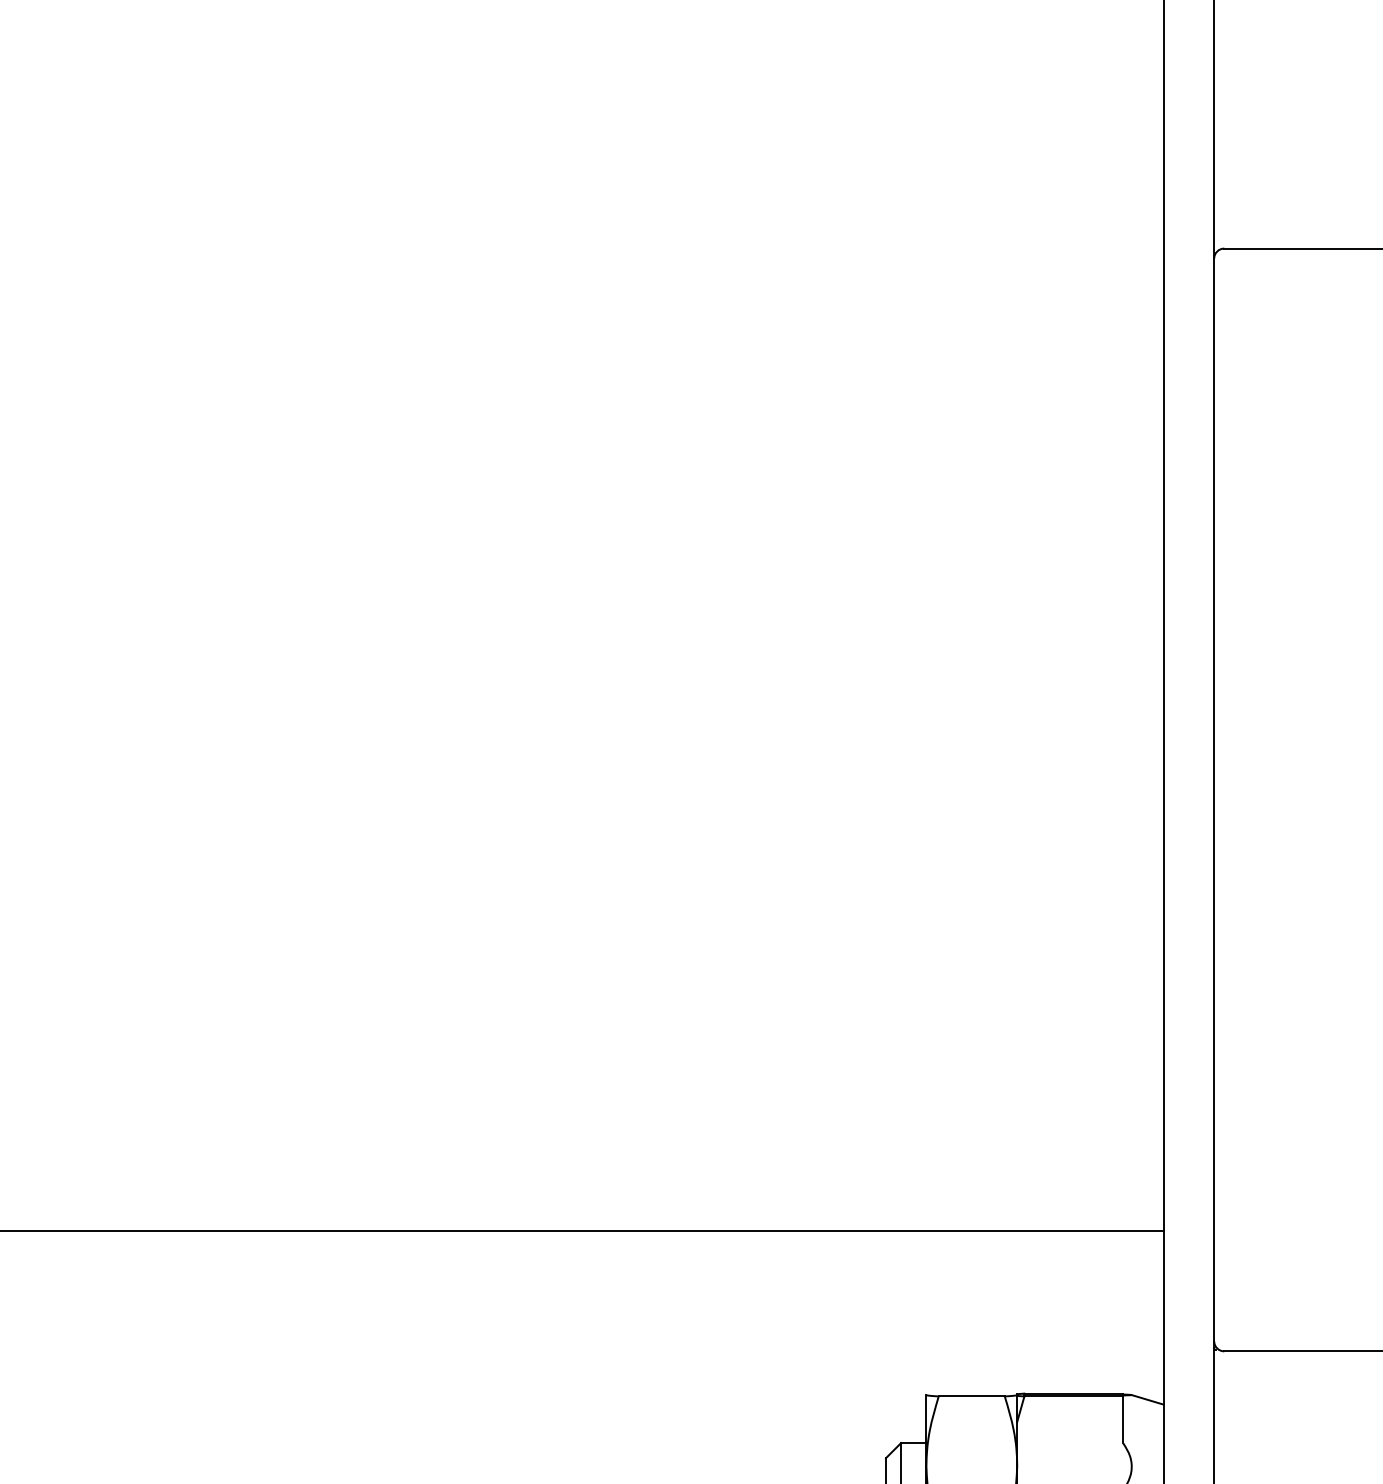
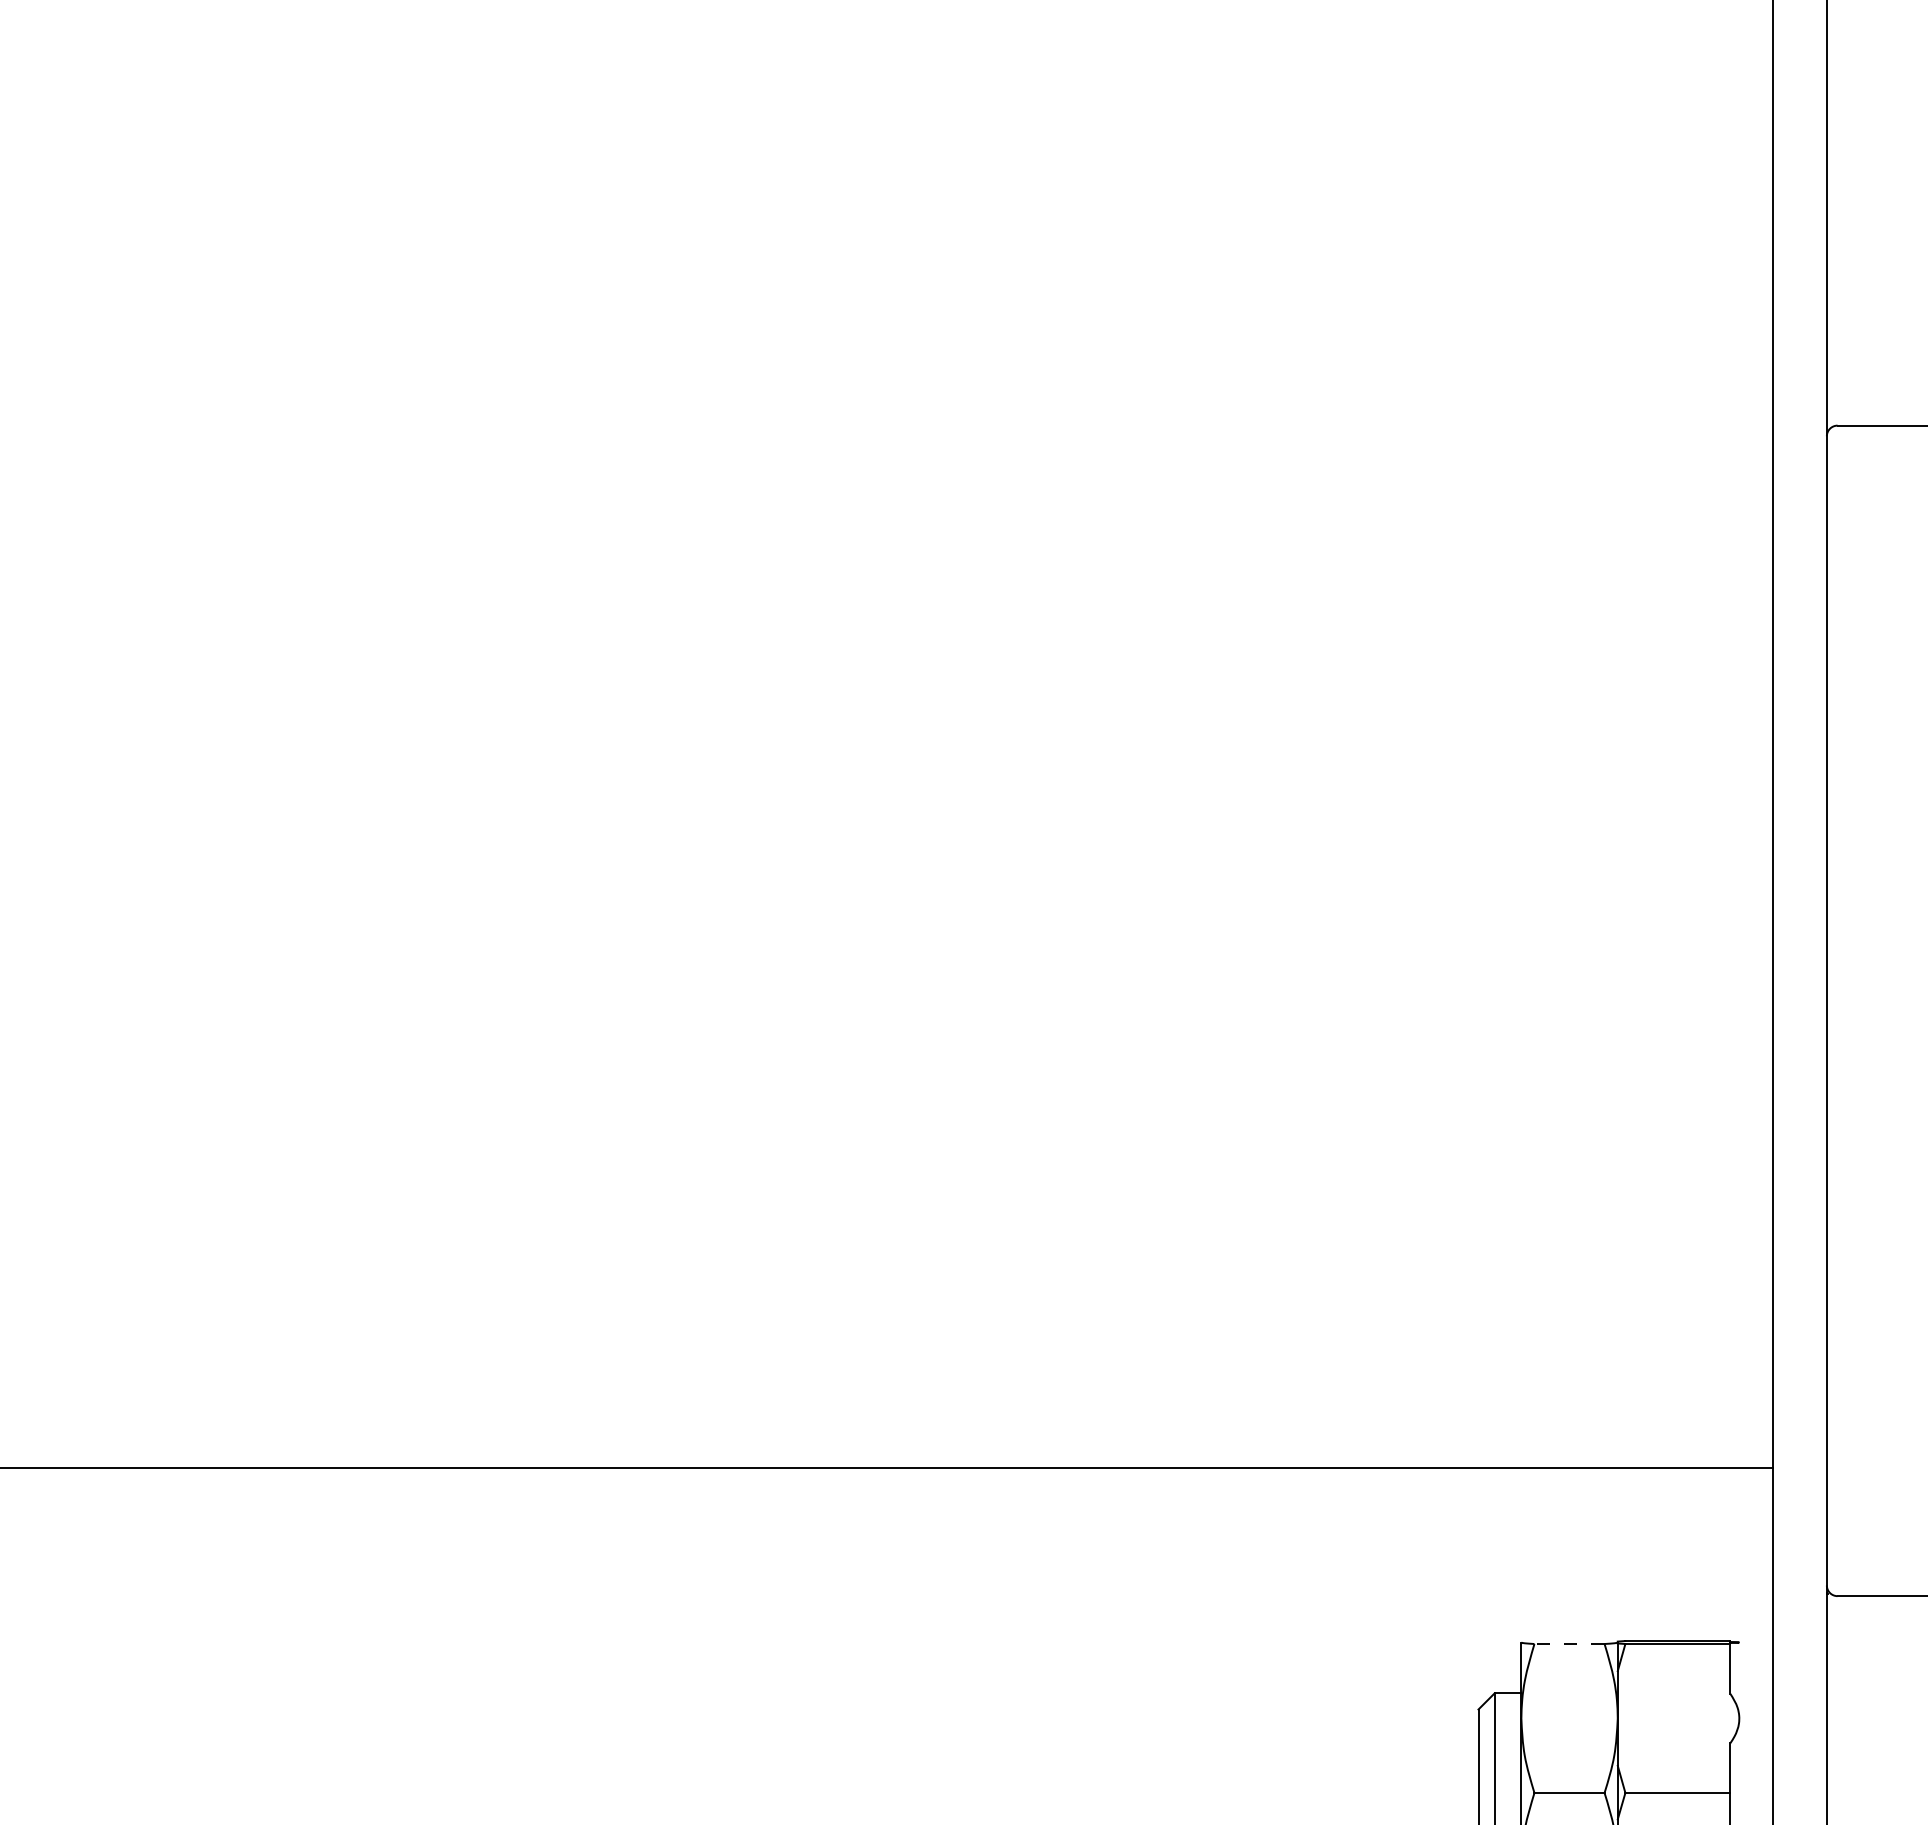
line: (971, 1396) -> (1569, 1644), solid -> dashed
line: (1147, 1399) -> (1756, 1647), removed

